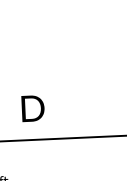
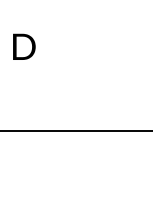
text: (33, 108) -> (24, 46), moved

